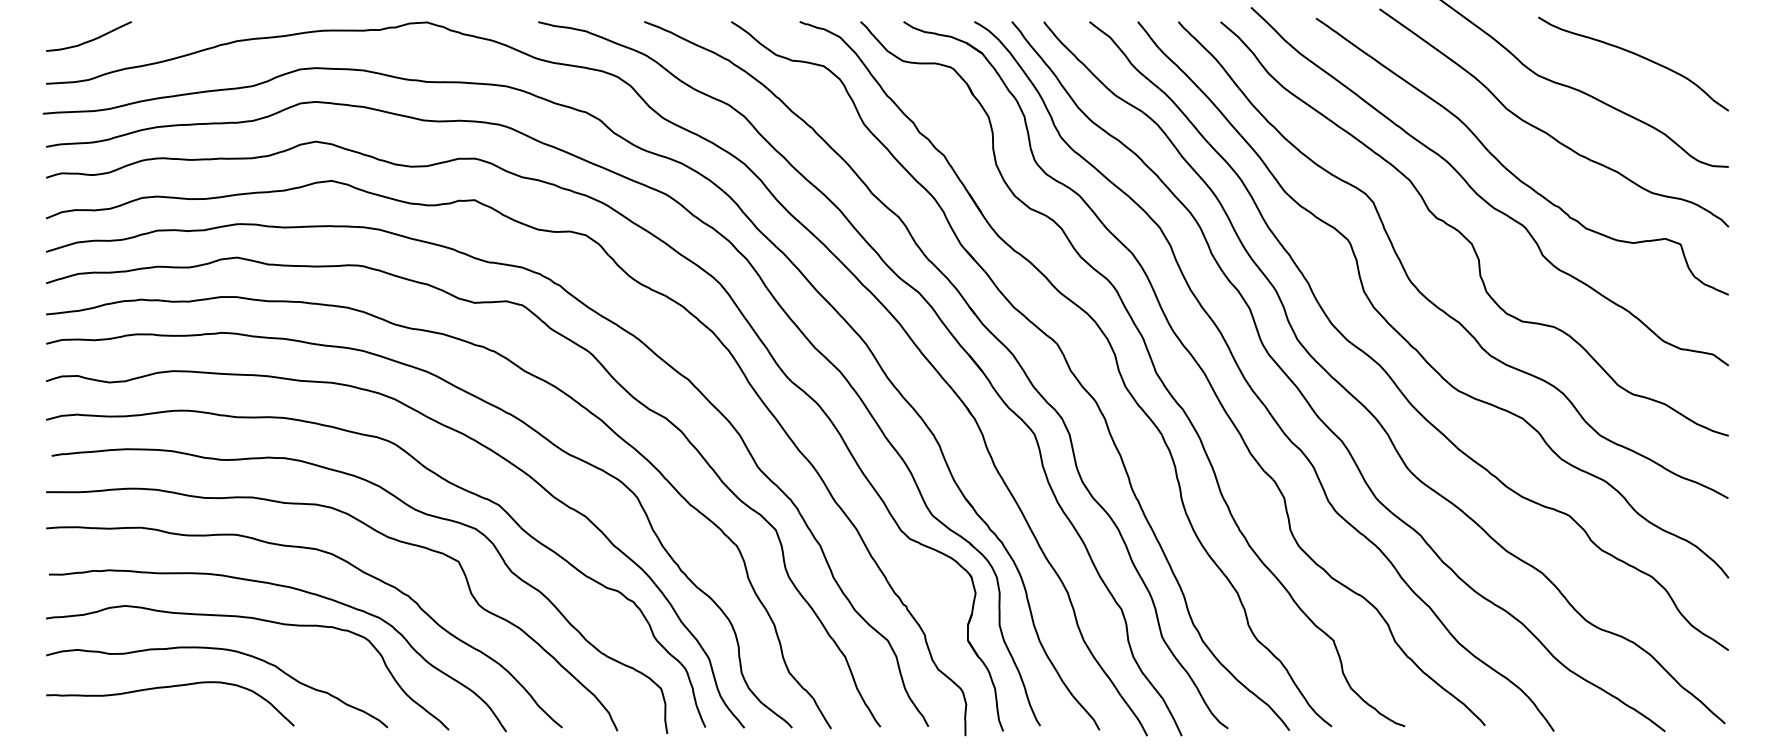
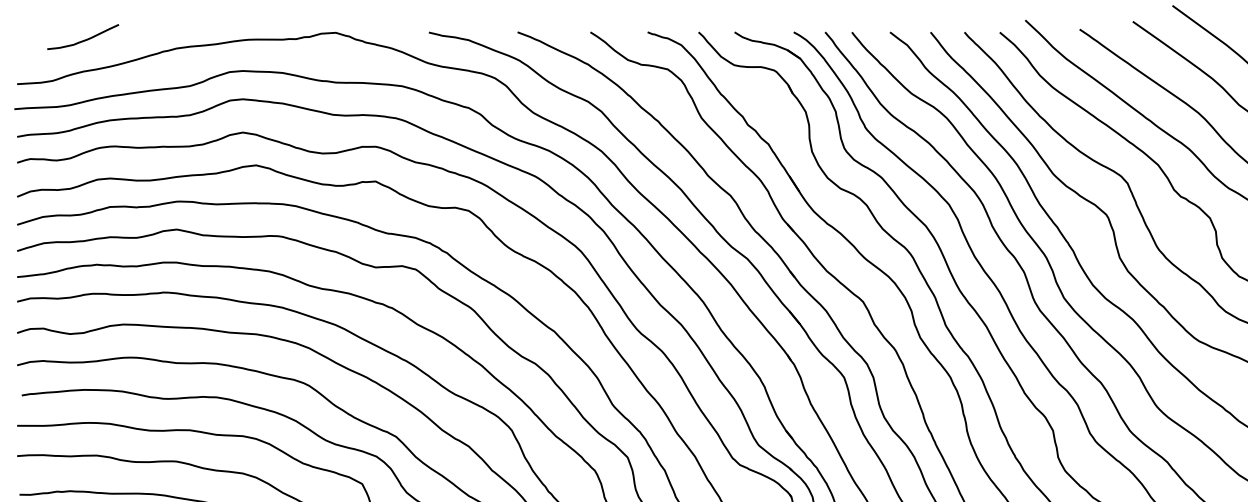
curve: (88, 40) -> (82, 40), moved

